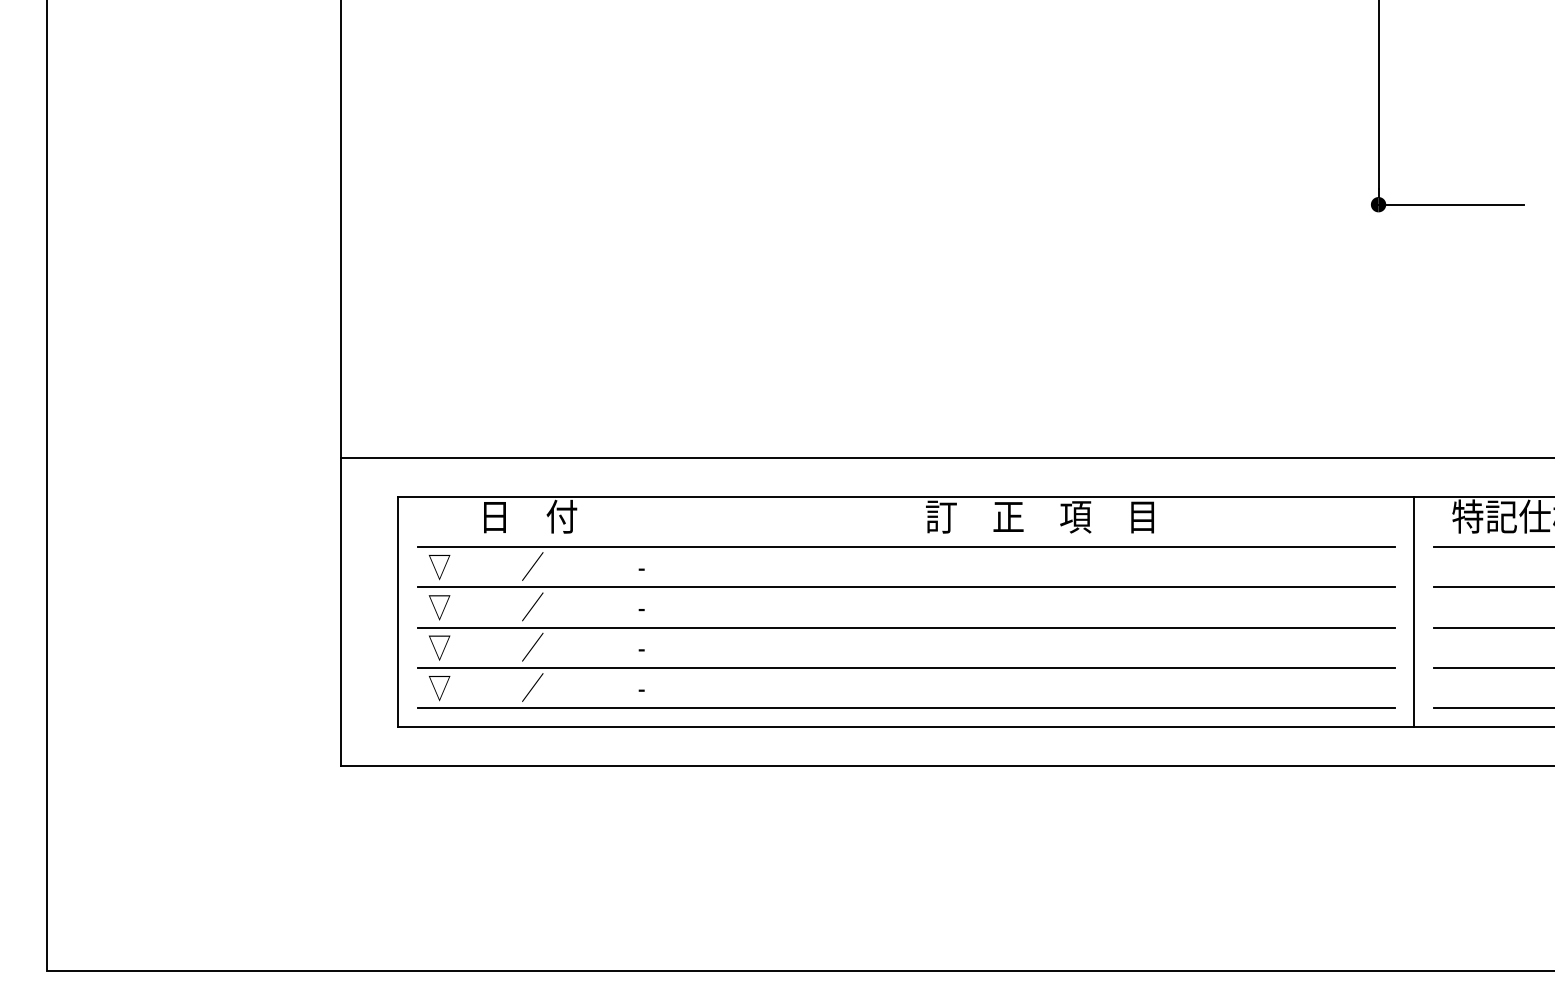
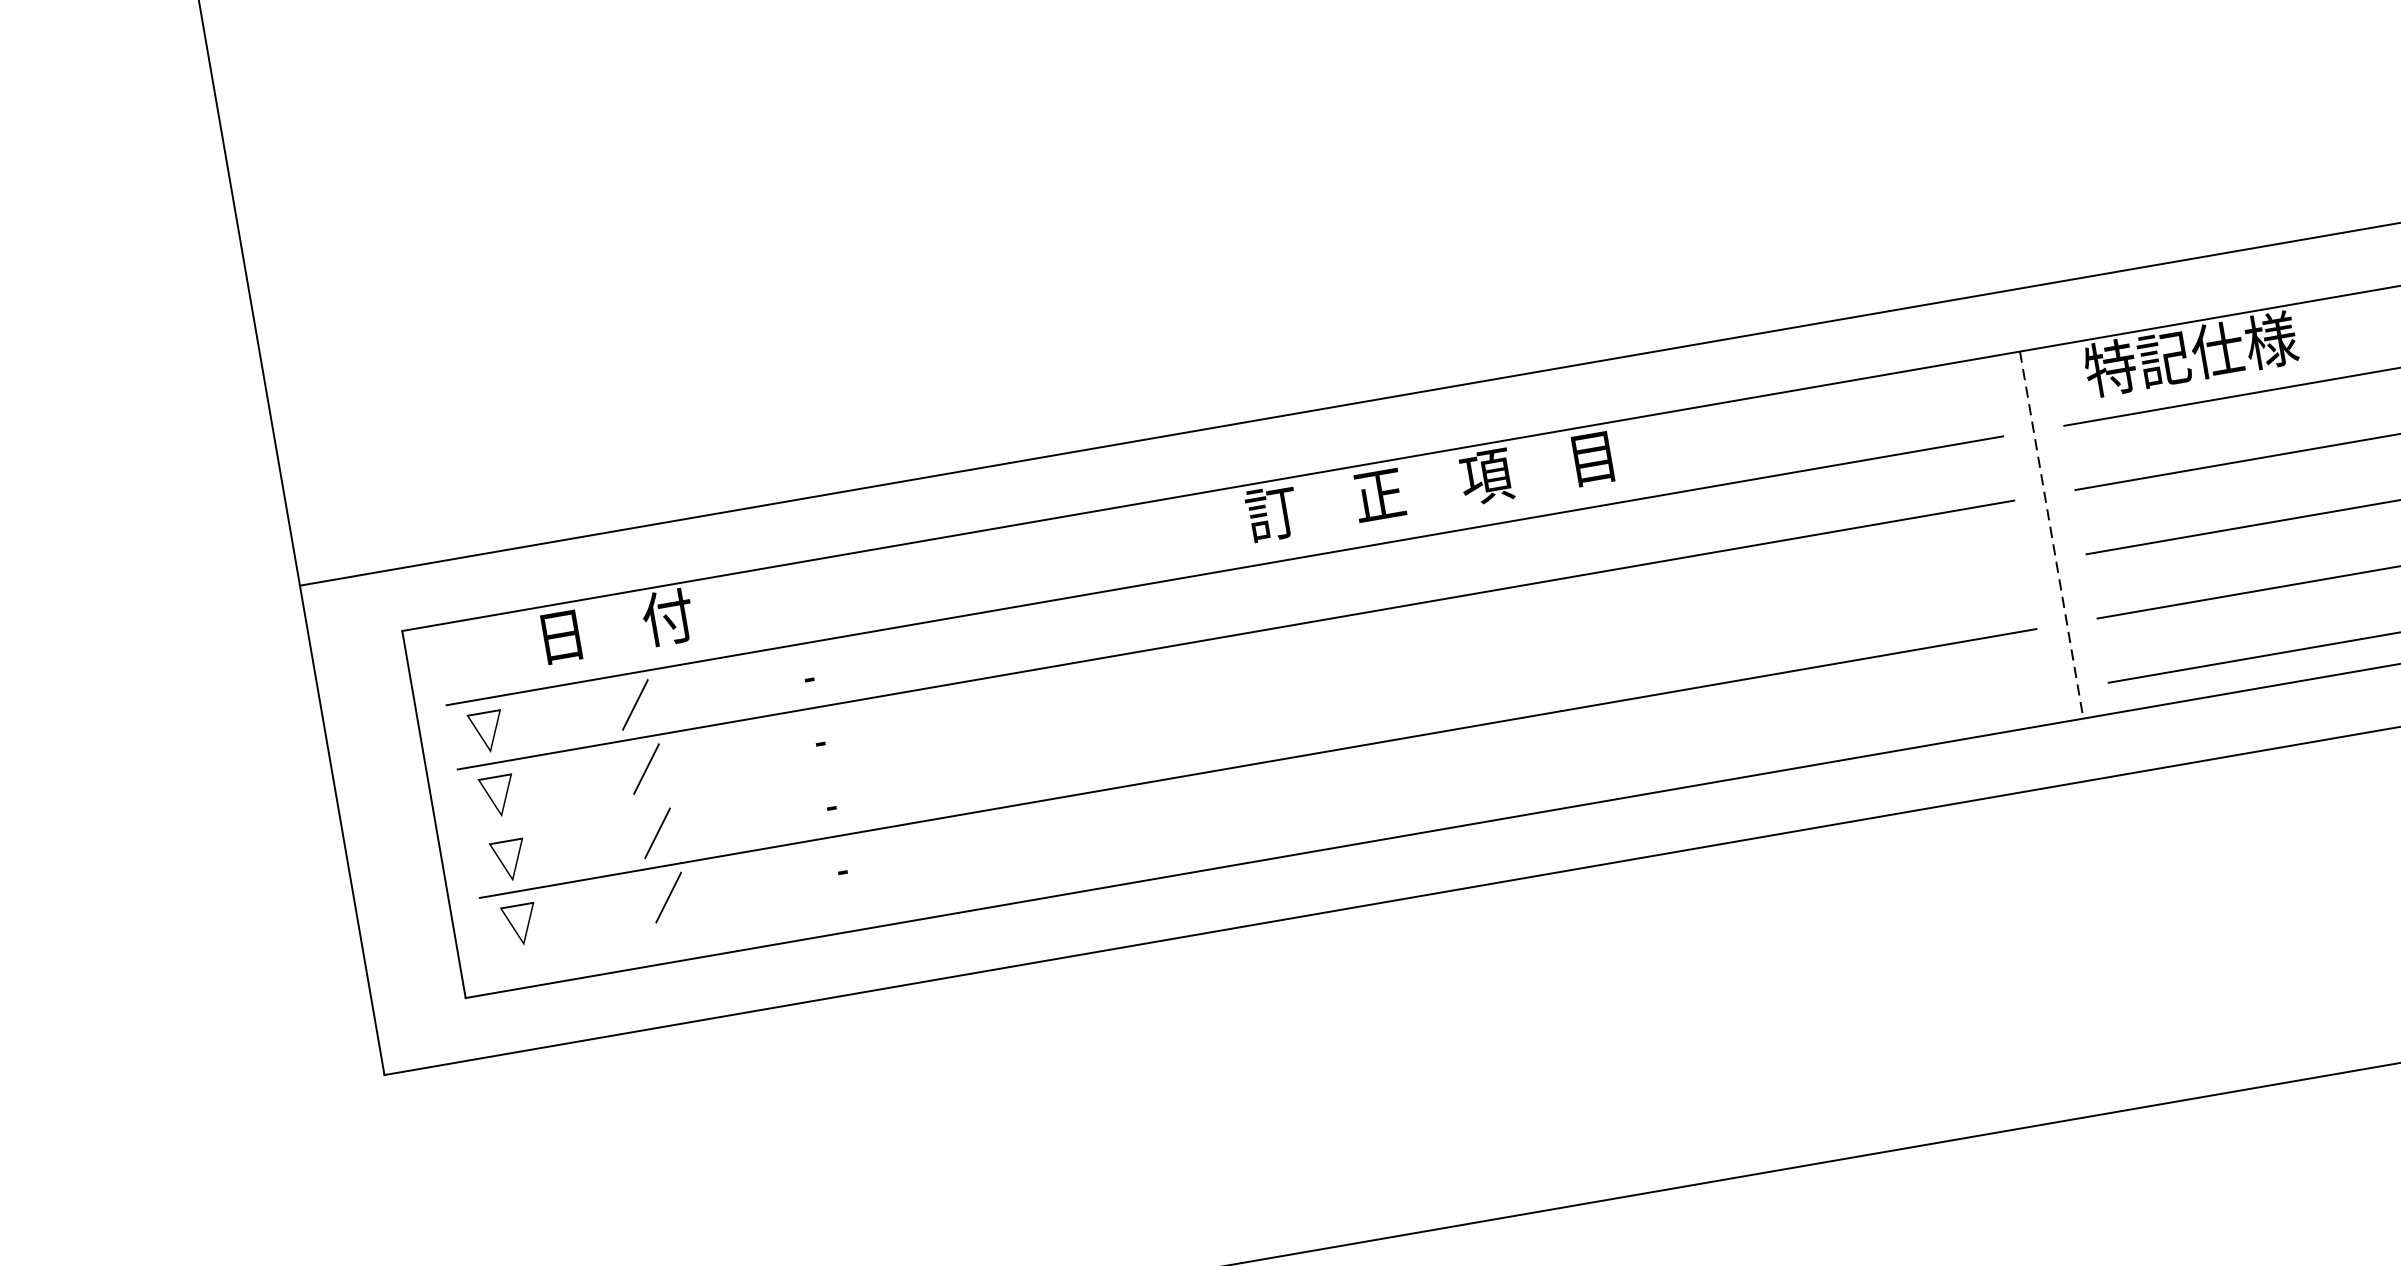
line: (1414, 612) -> (2052, 535), solid -> dashed
line: (906, 627) -> (1247, 699), removed
line: (906, 708) -> (1269, 828), removed

